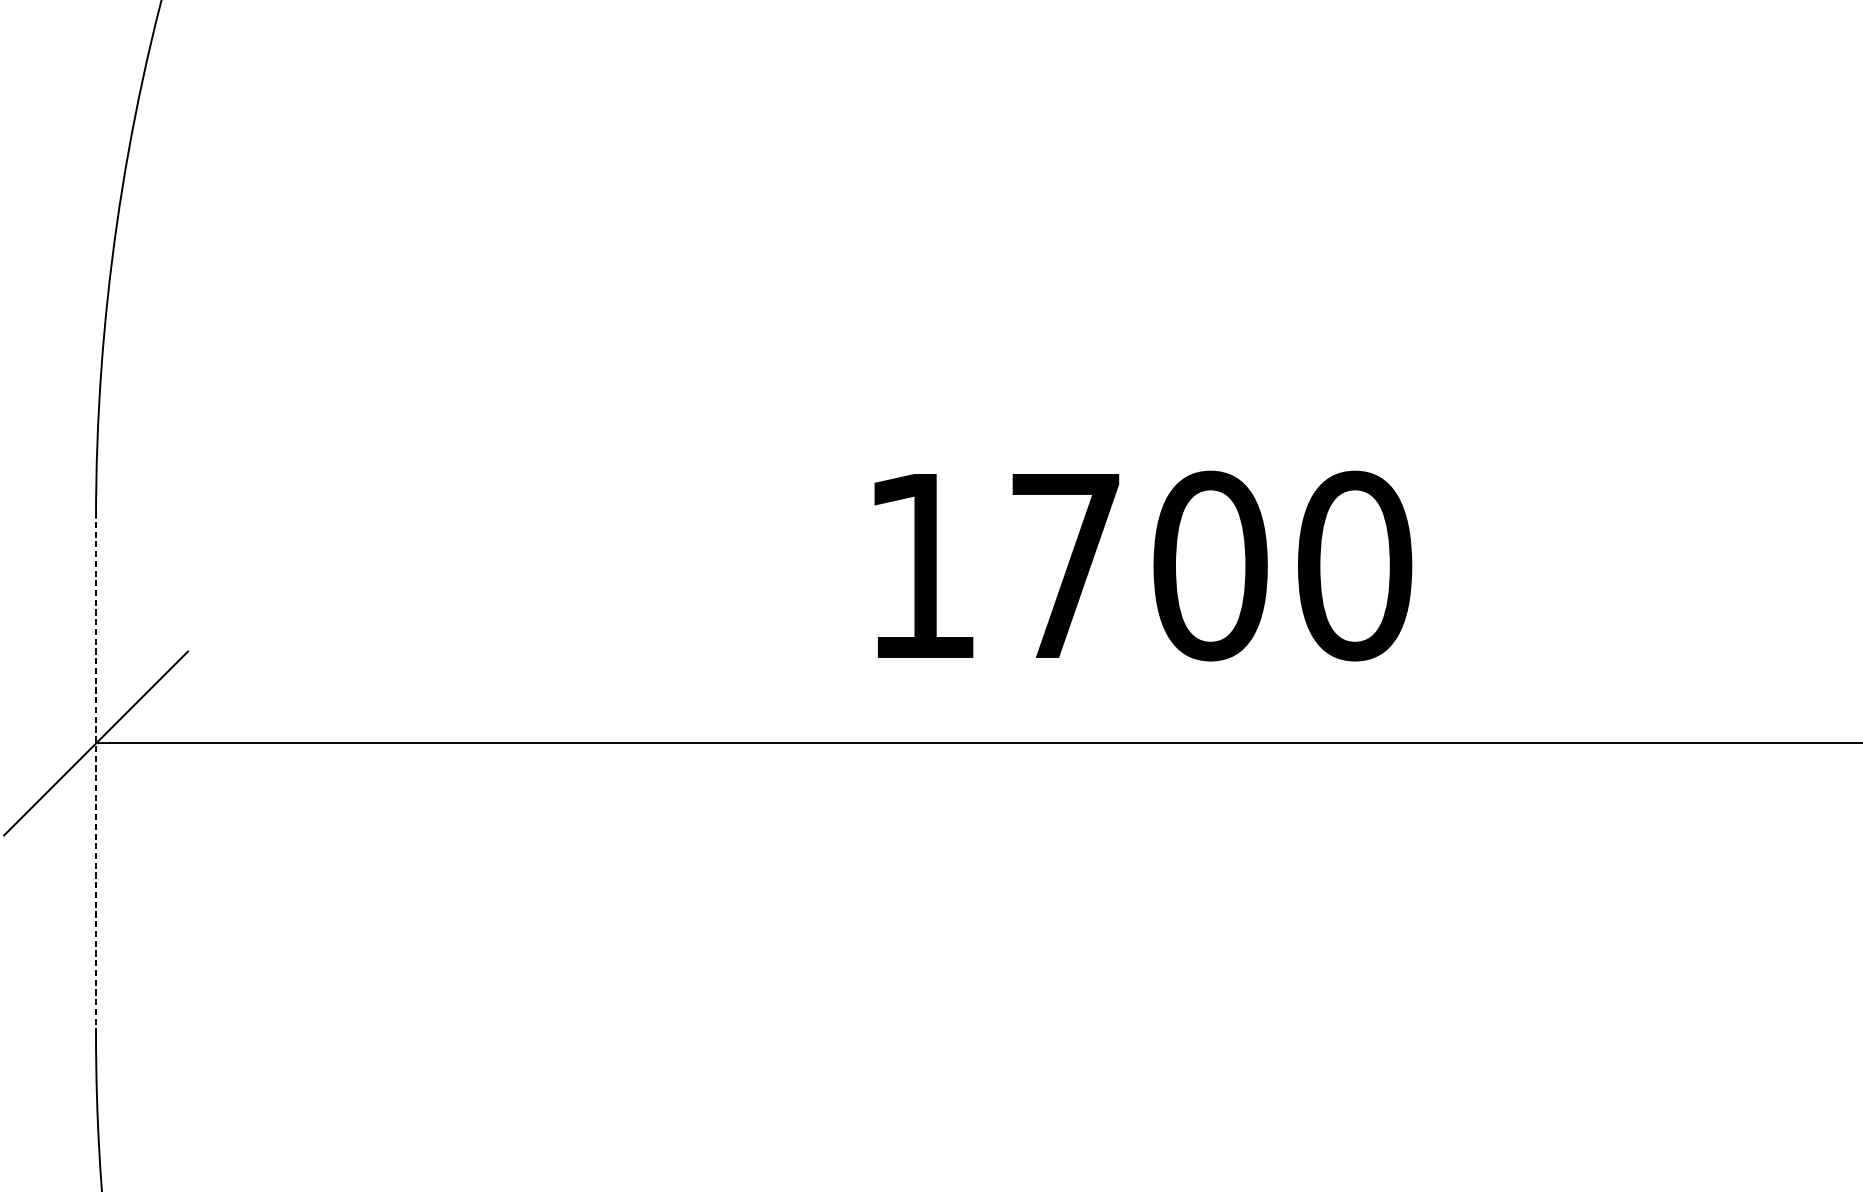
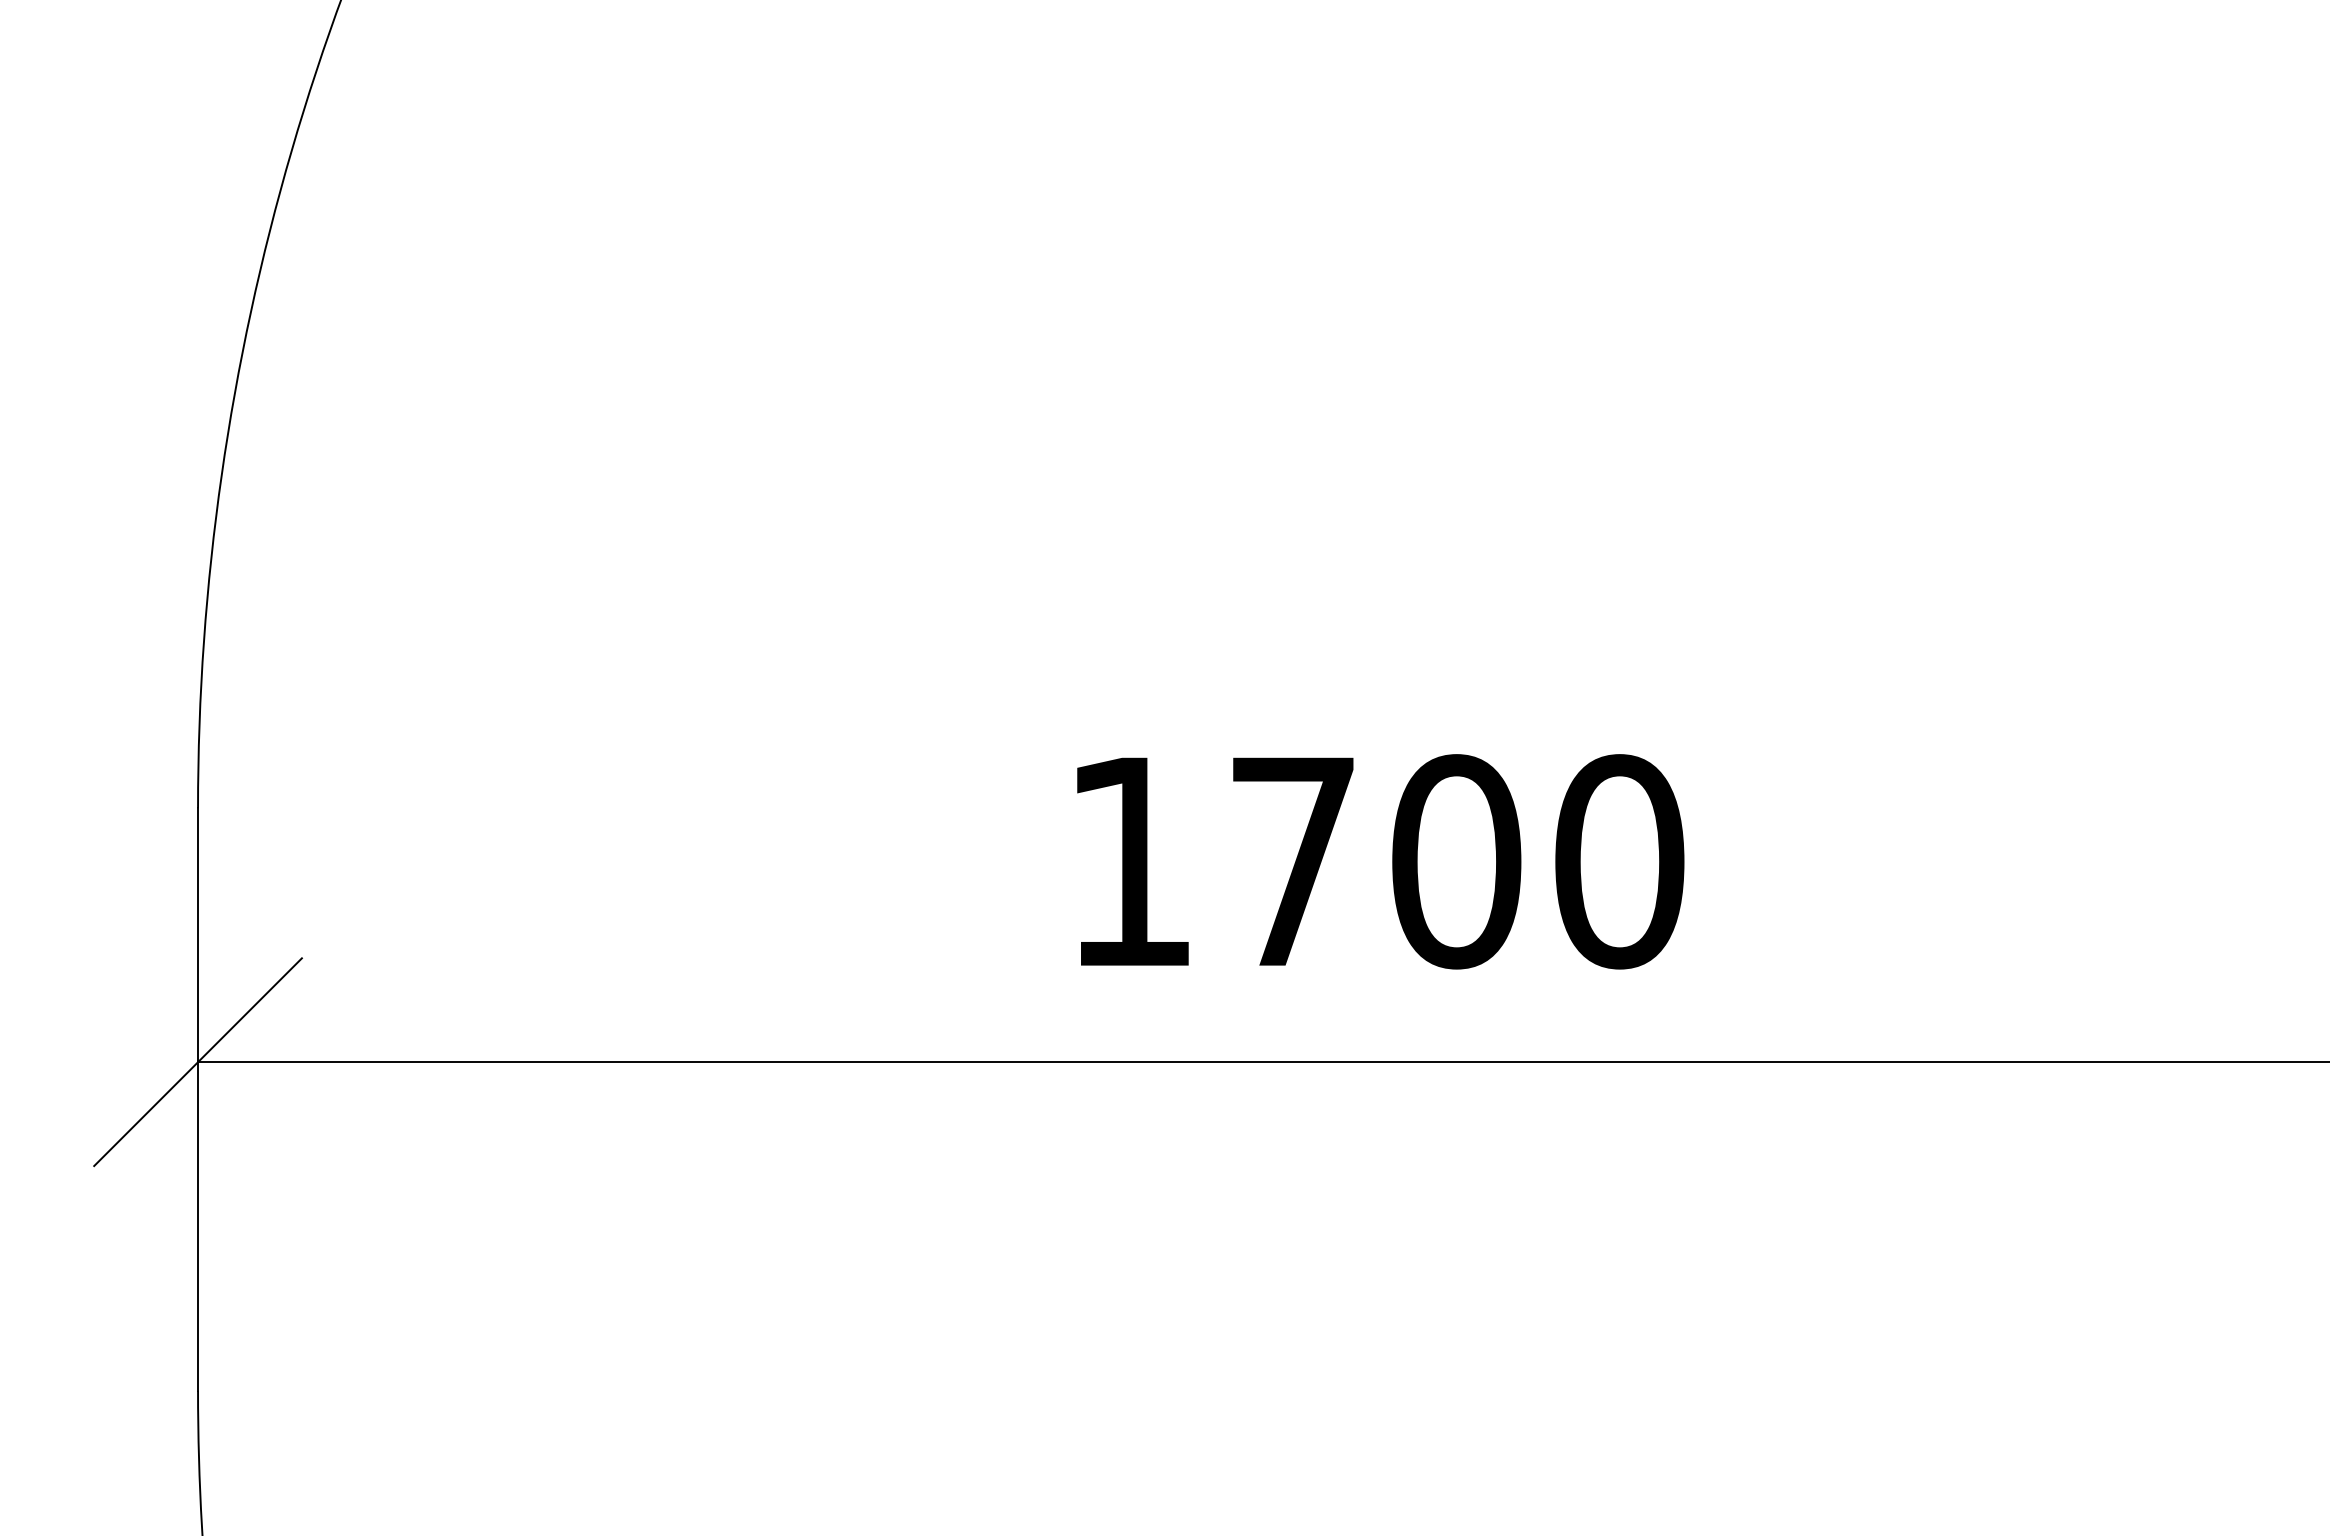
line: (96, 776) -> (198, 1099), dashed -> solid

